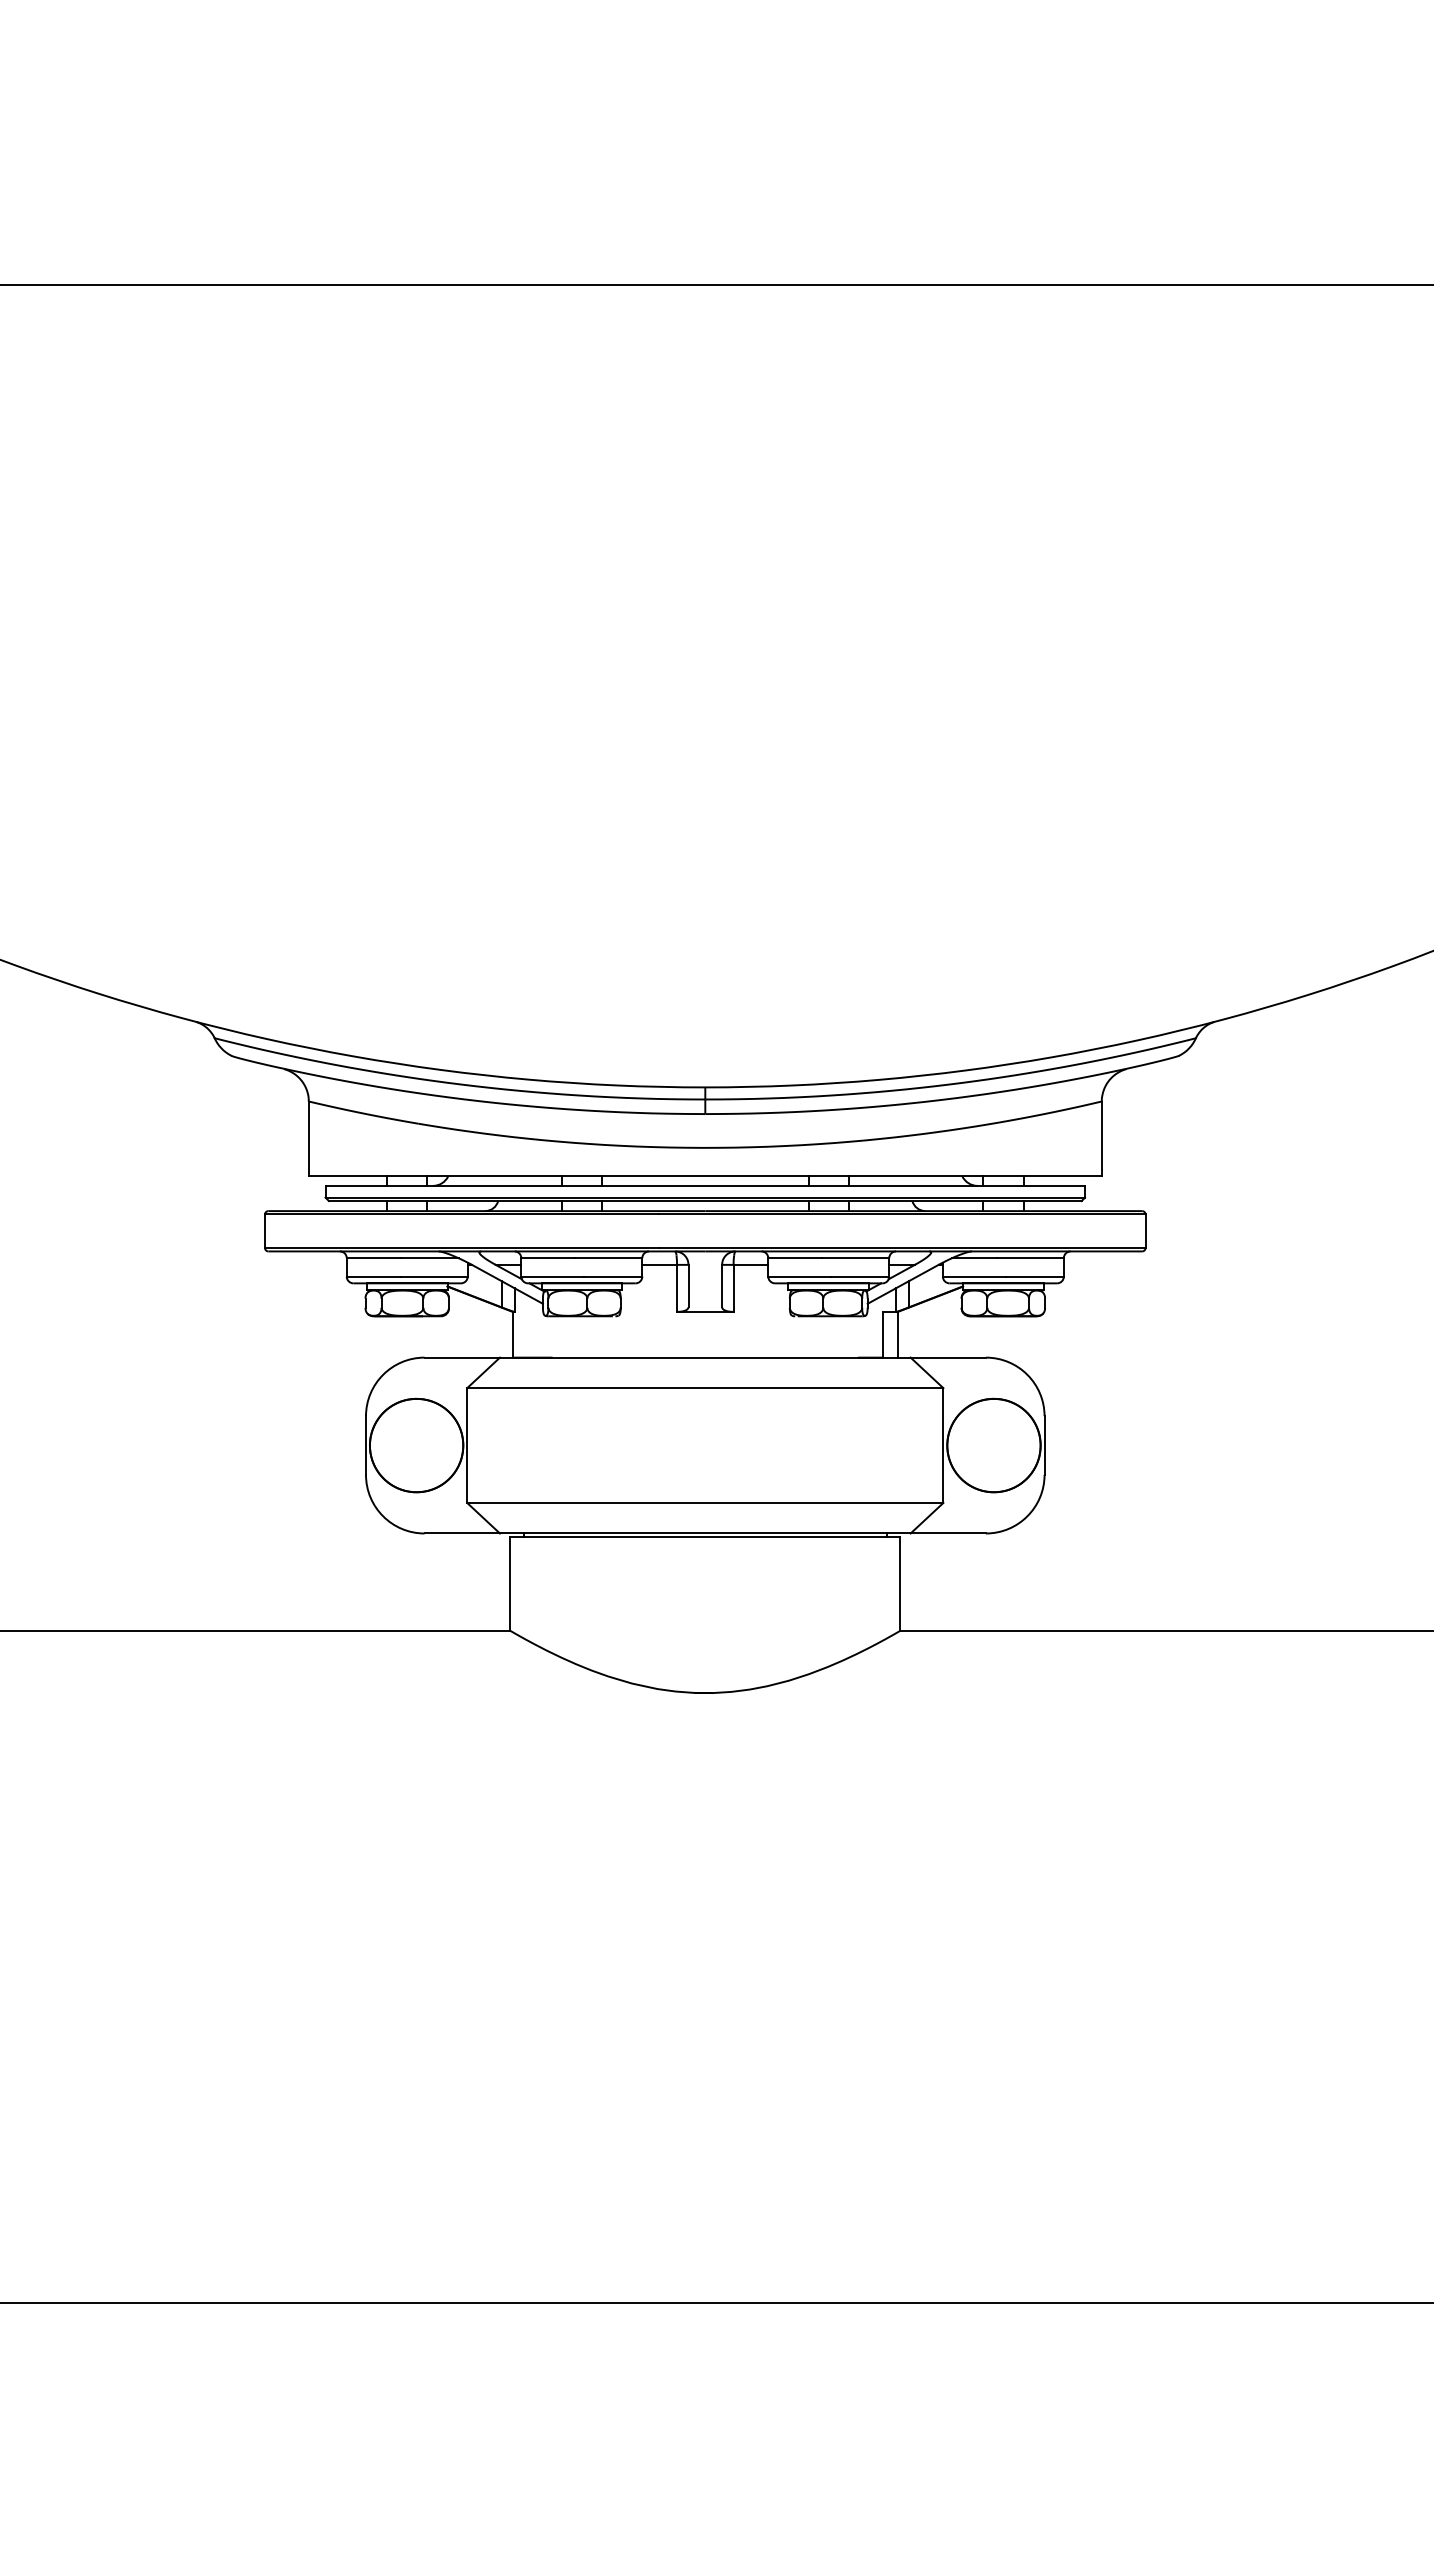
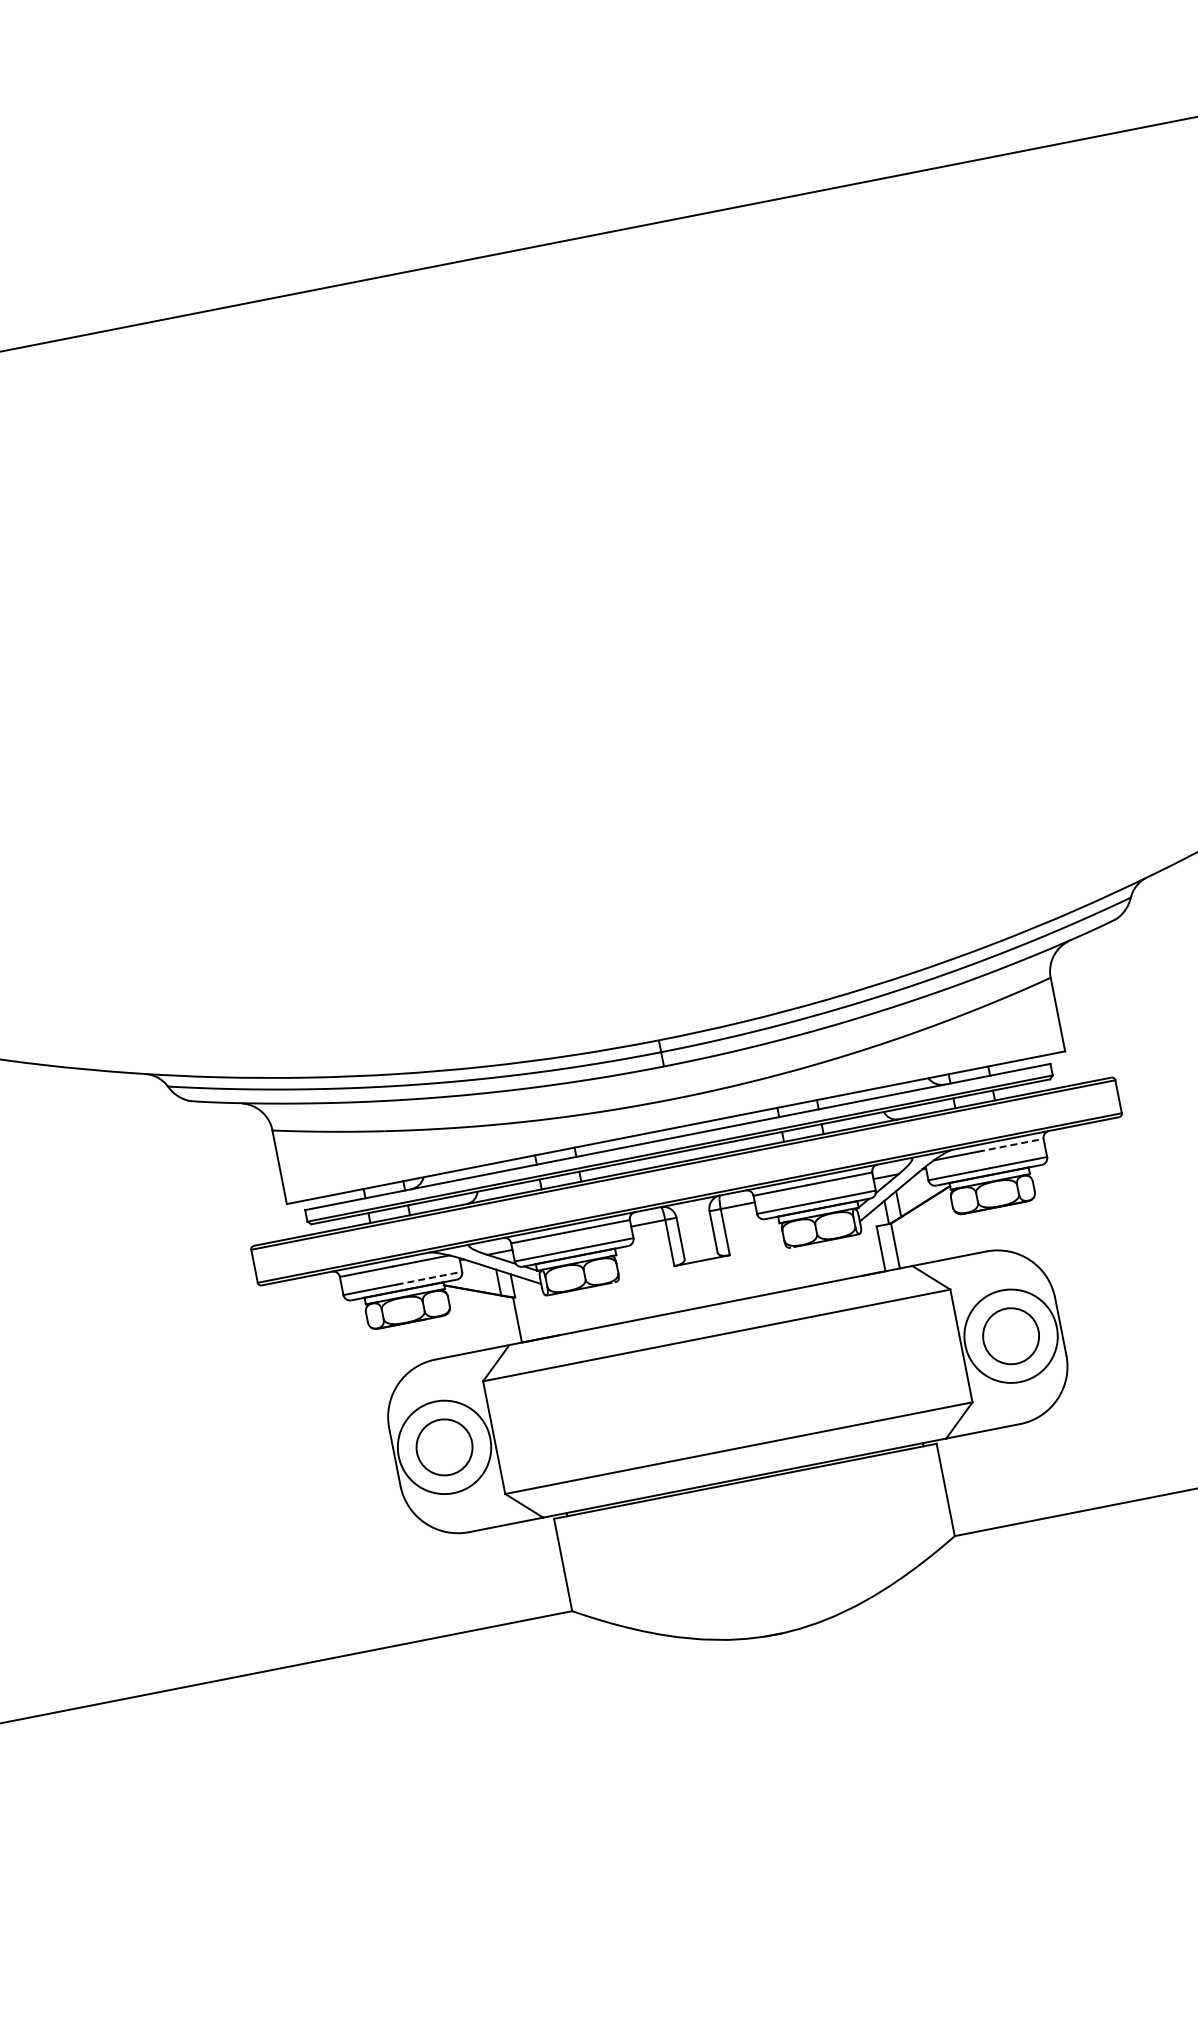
line: (1030, 1258) -> (1010, 1145), solid -> dashed
line: (434, 1276) -> (429, 1278), solid -> dashed
circle: (416, 1445) -> (444, 1447), size x0.6
circle: (993, 1445) -> (1010, 1336), size x0.6

